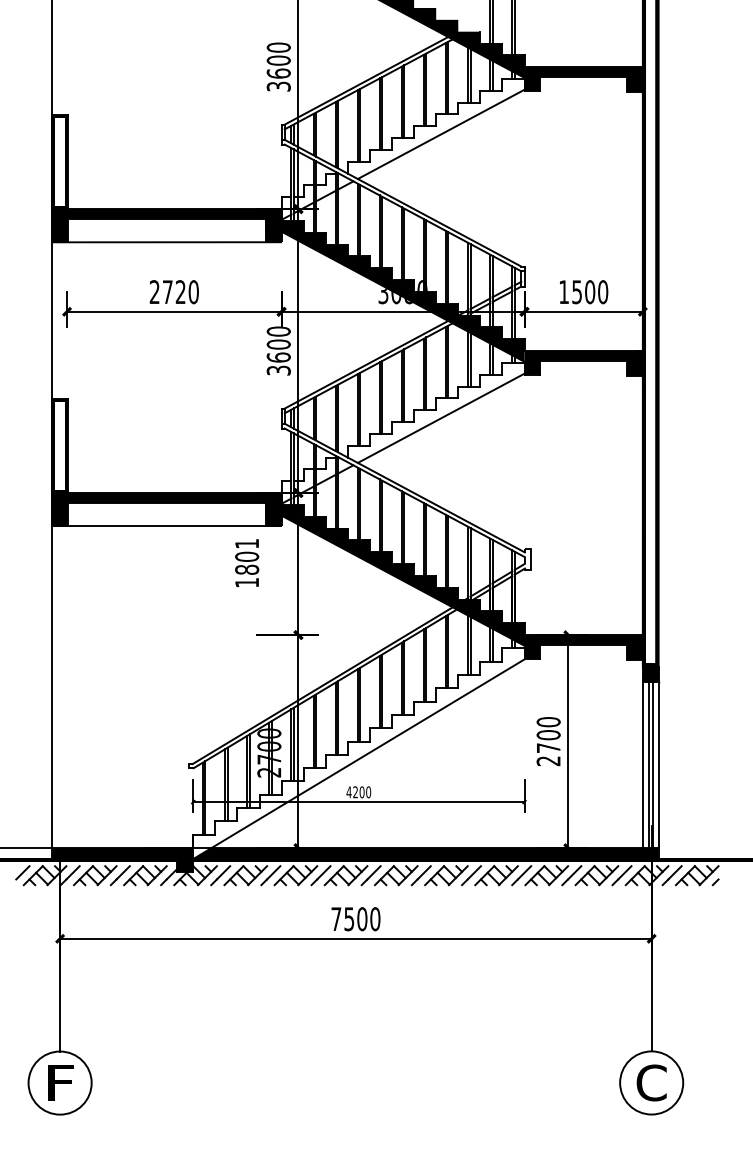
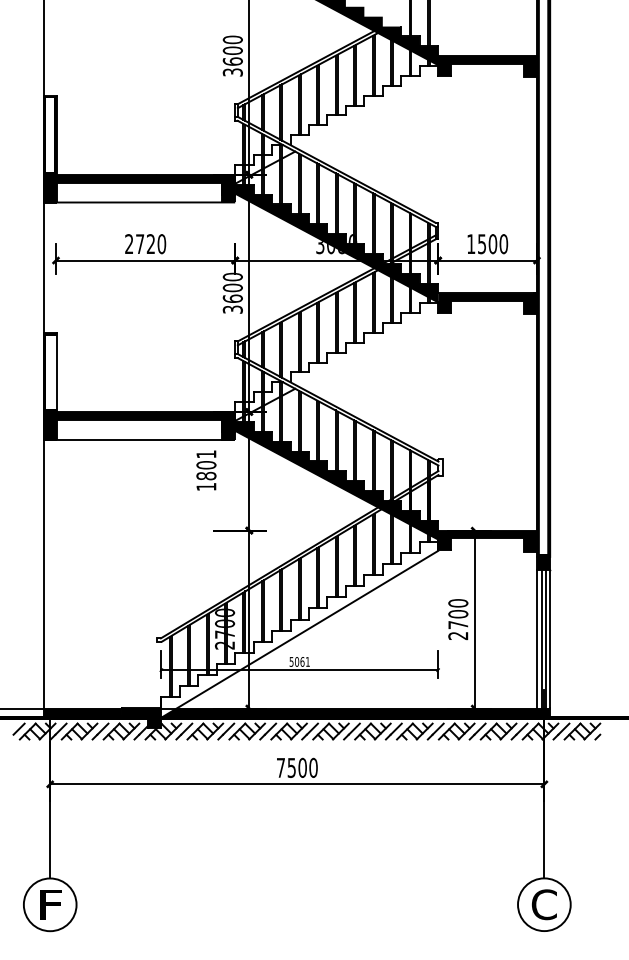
line: (441, 134) -> (368, 112), removed
line: (441, 418) -> (368, 349), removed
fill: (66, 445) -> (55, 372), removed
text: (358, 791) -> (299, 661), 4200 -> 5061

